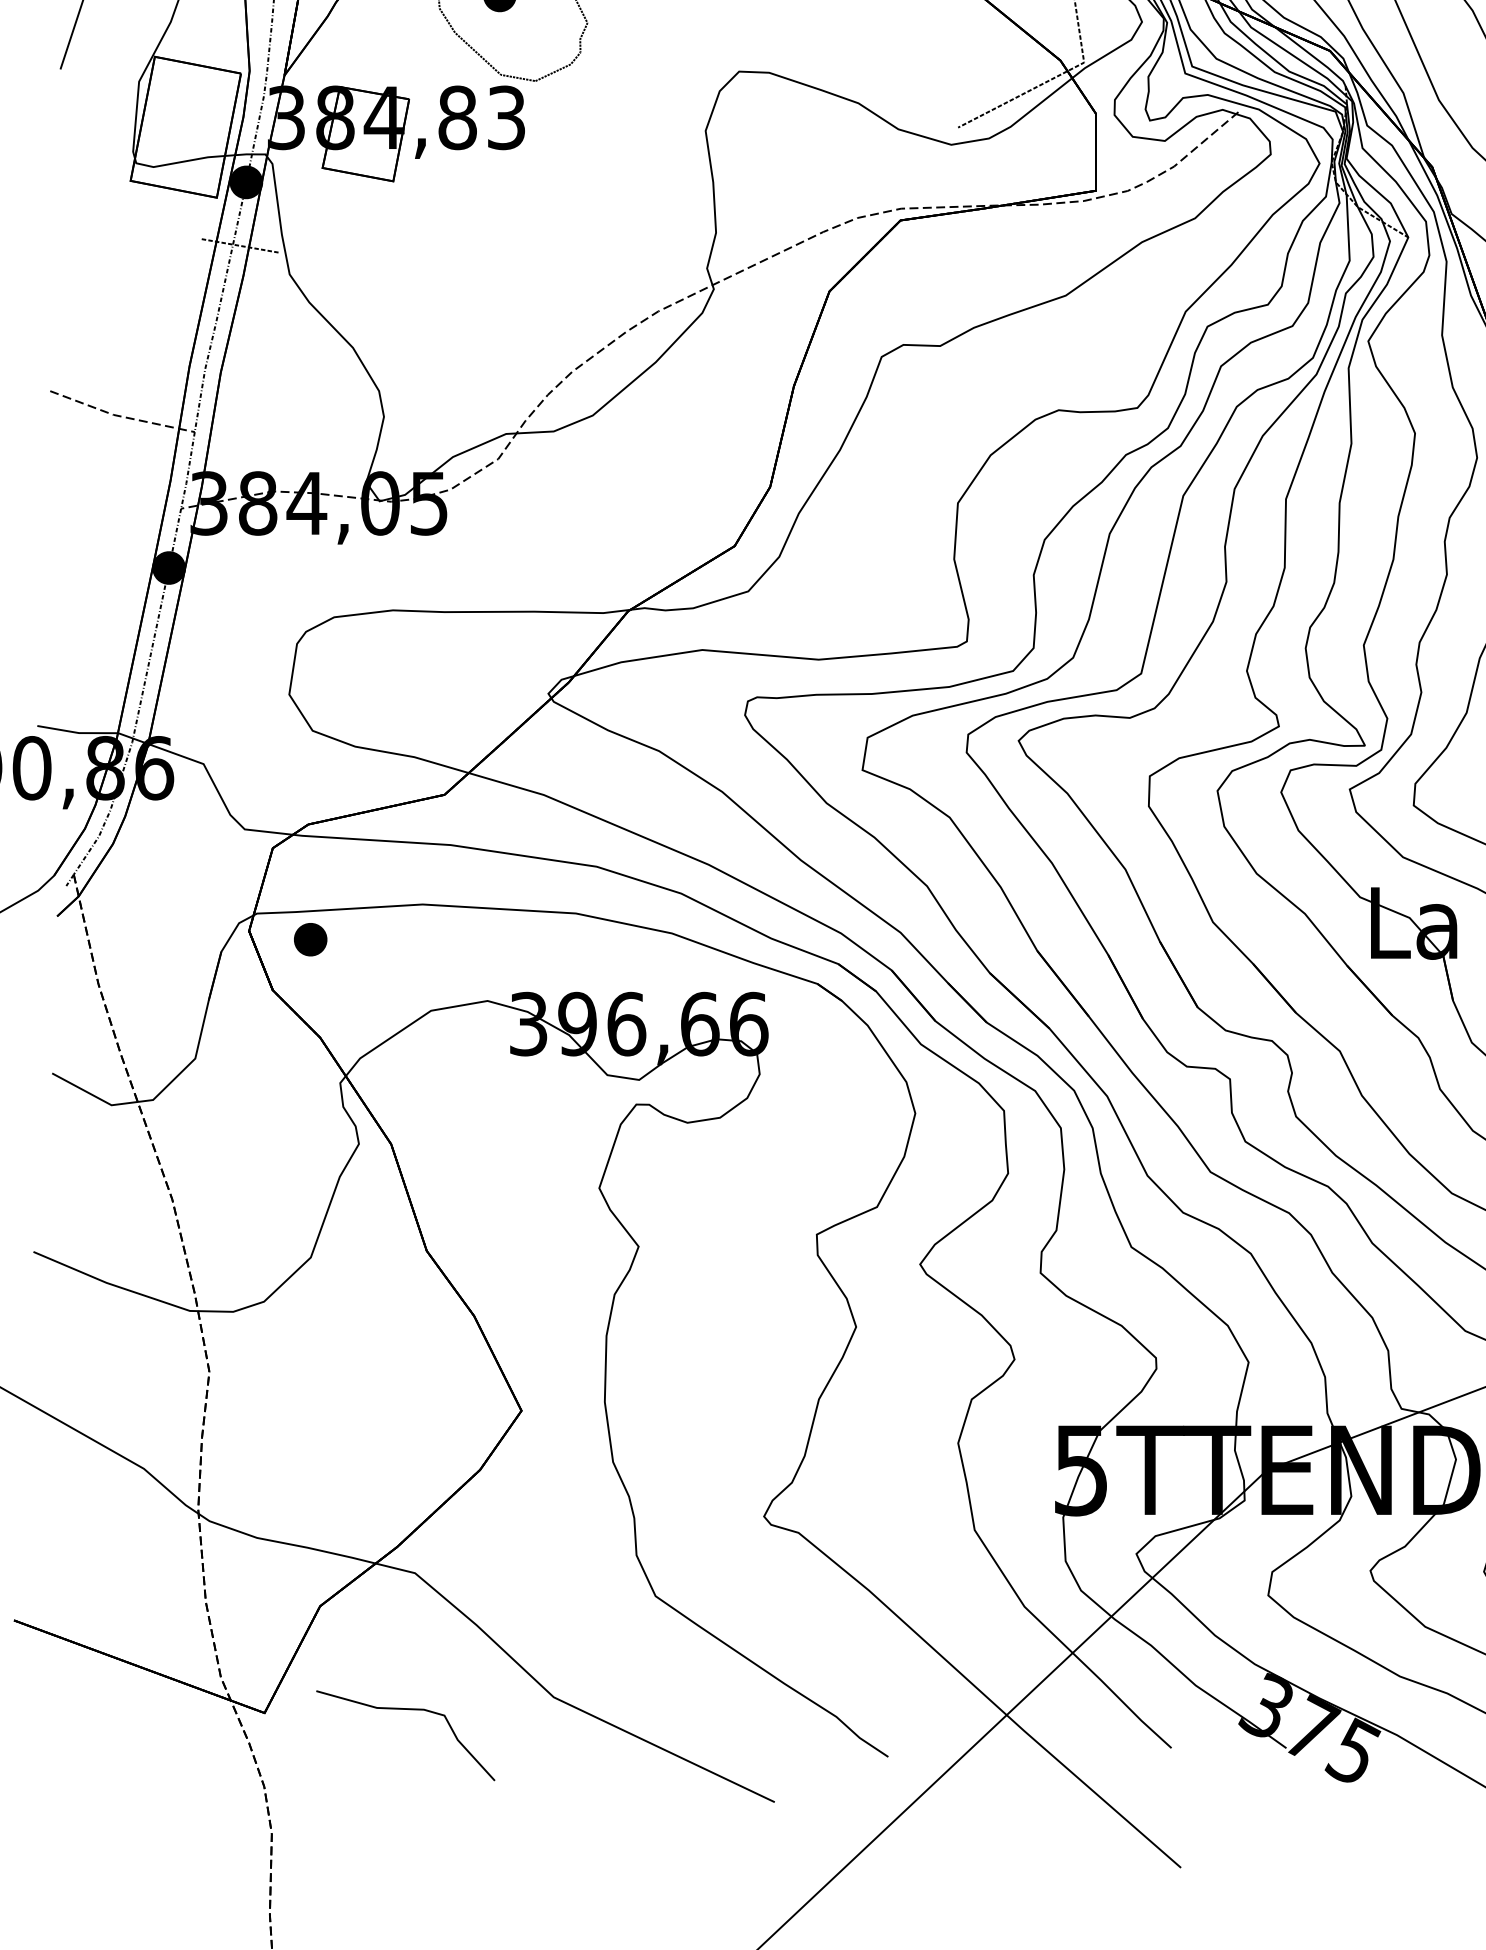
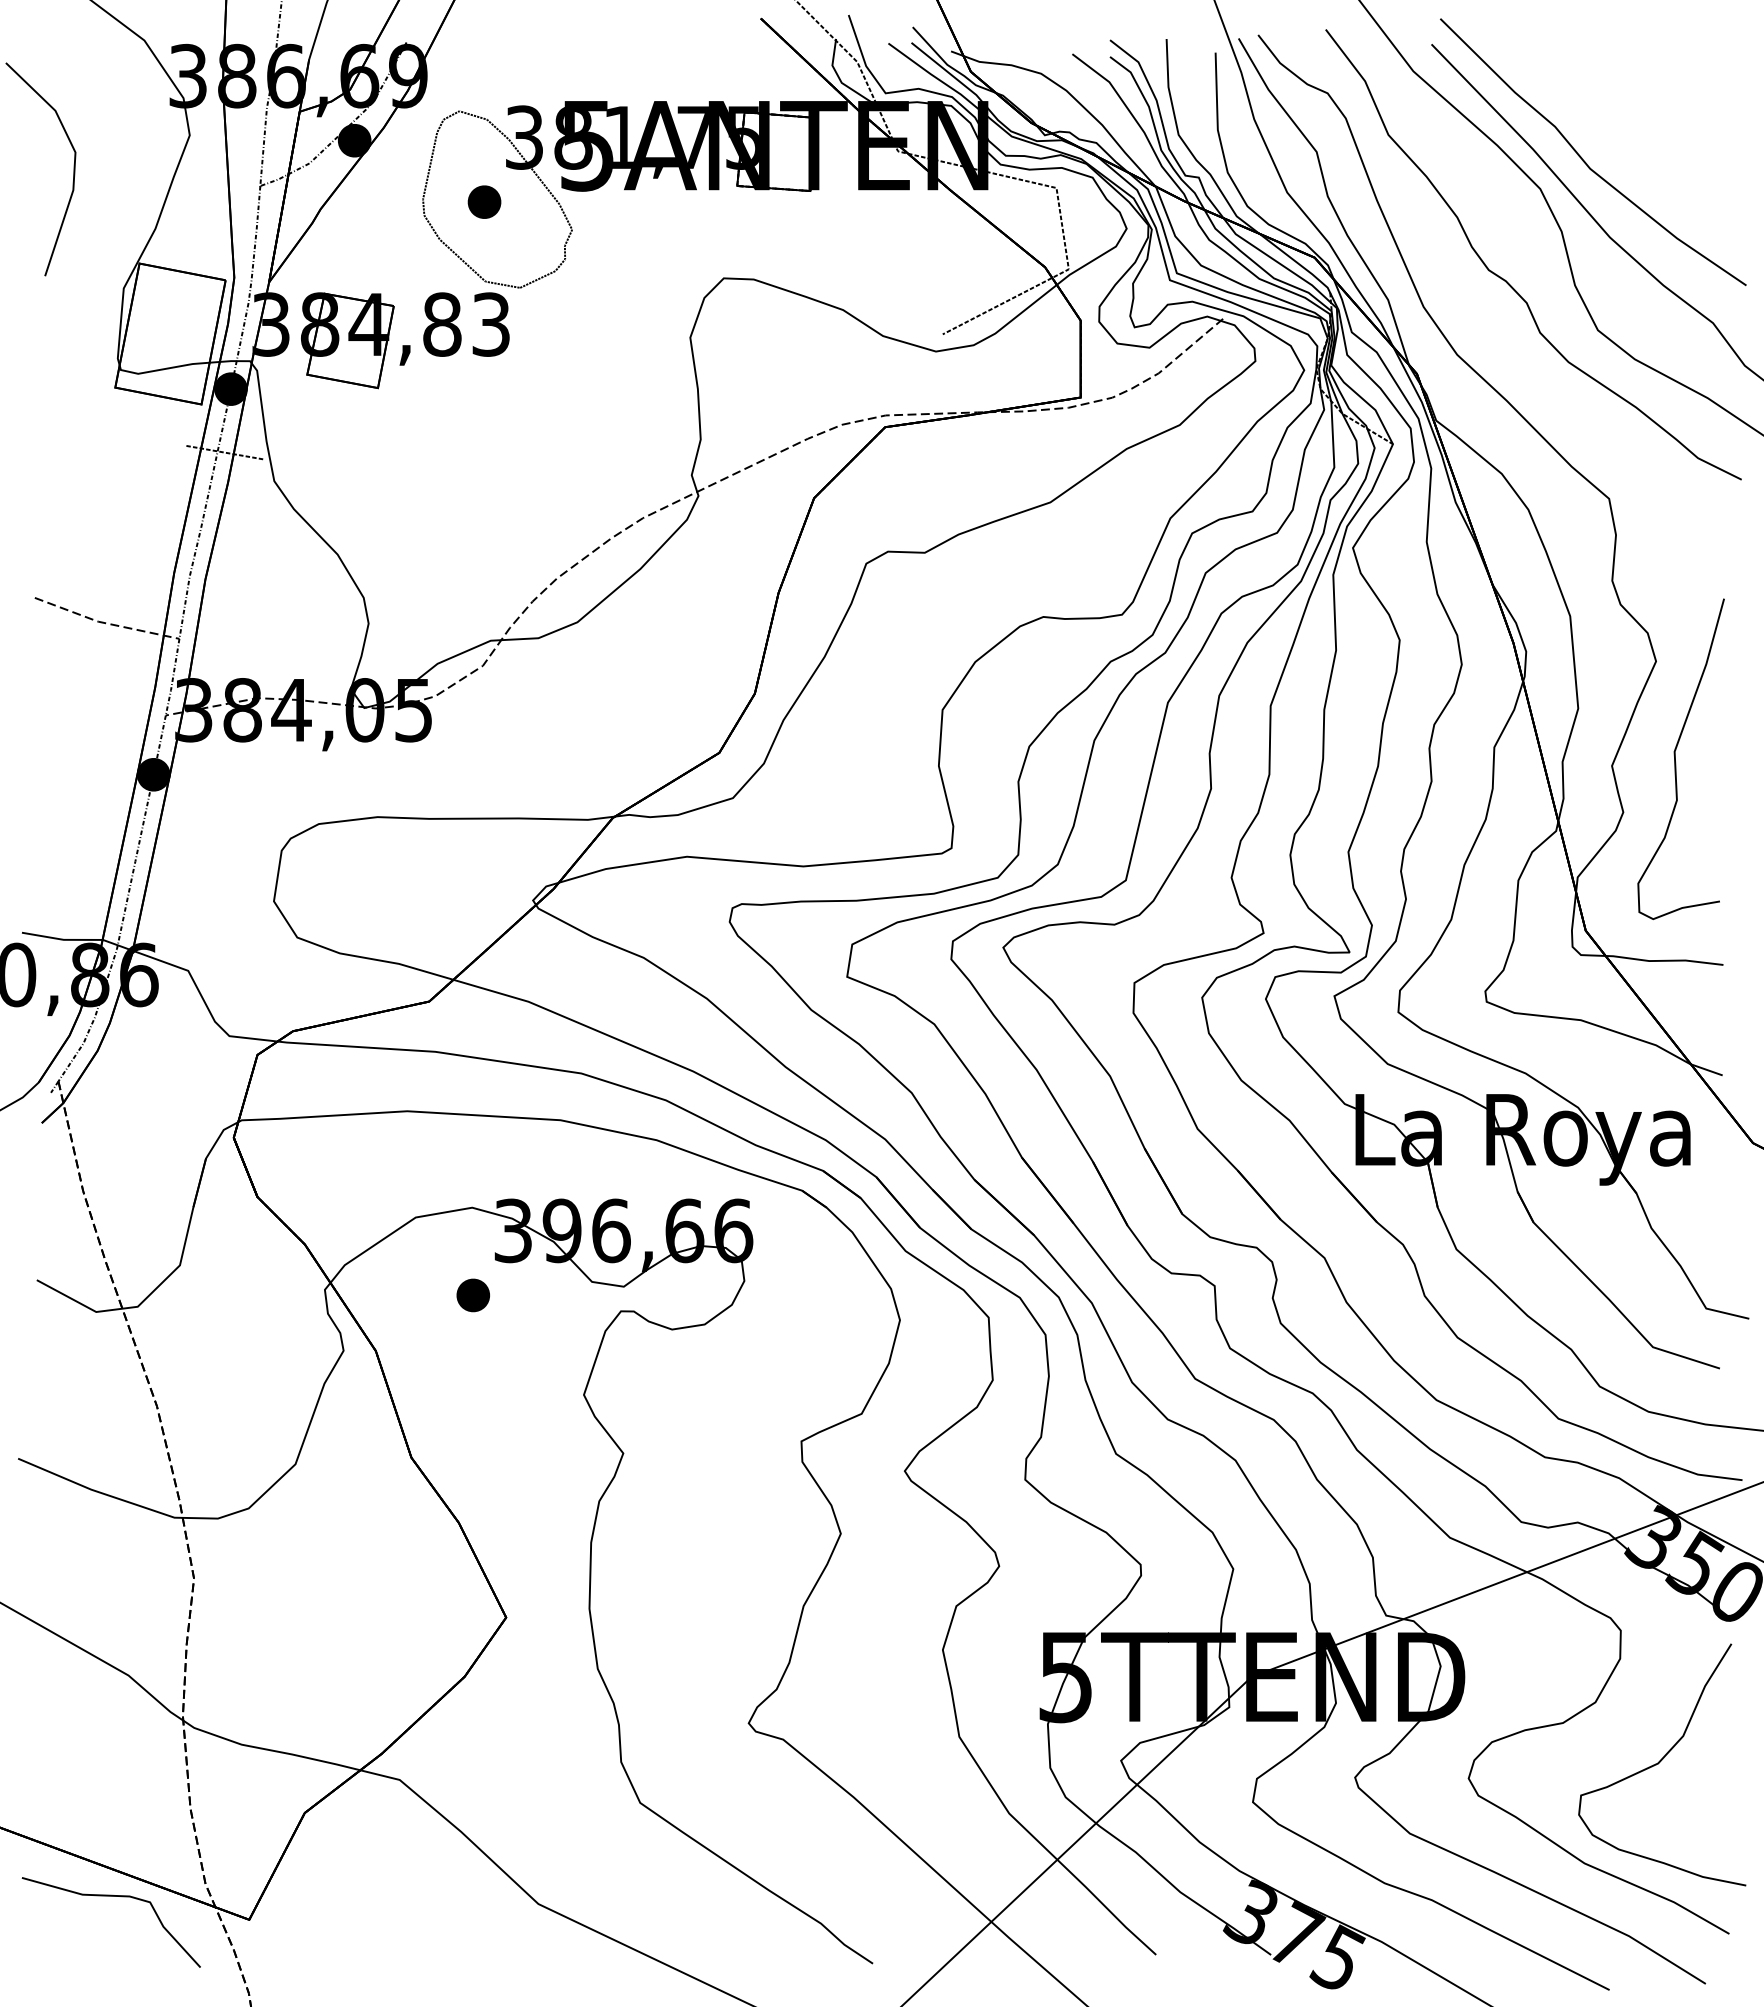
part: (309, 939) -> (472, 1295), moved
part: (404, 1709) -> (110, 1896), moved

